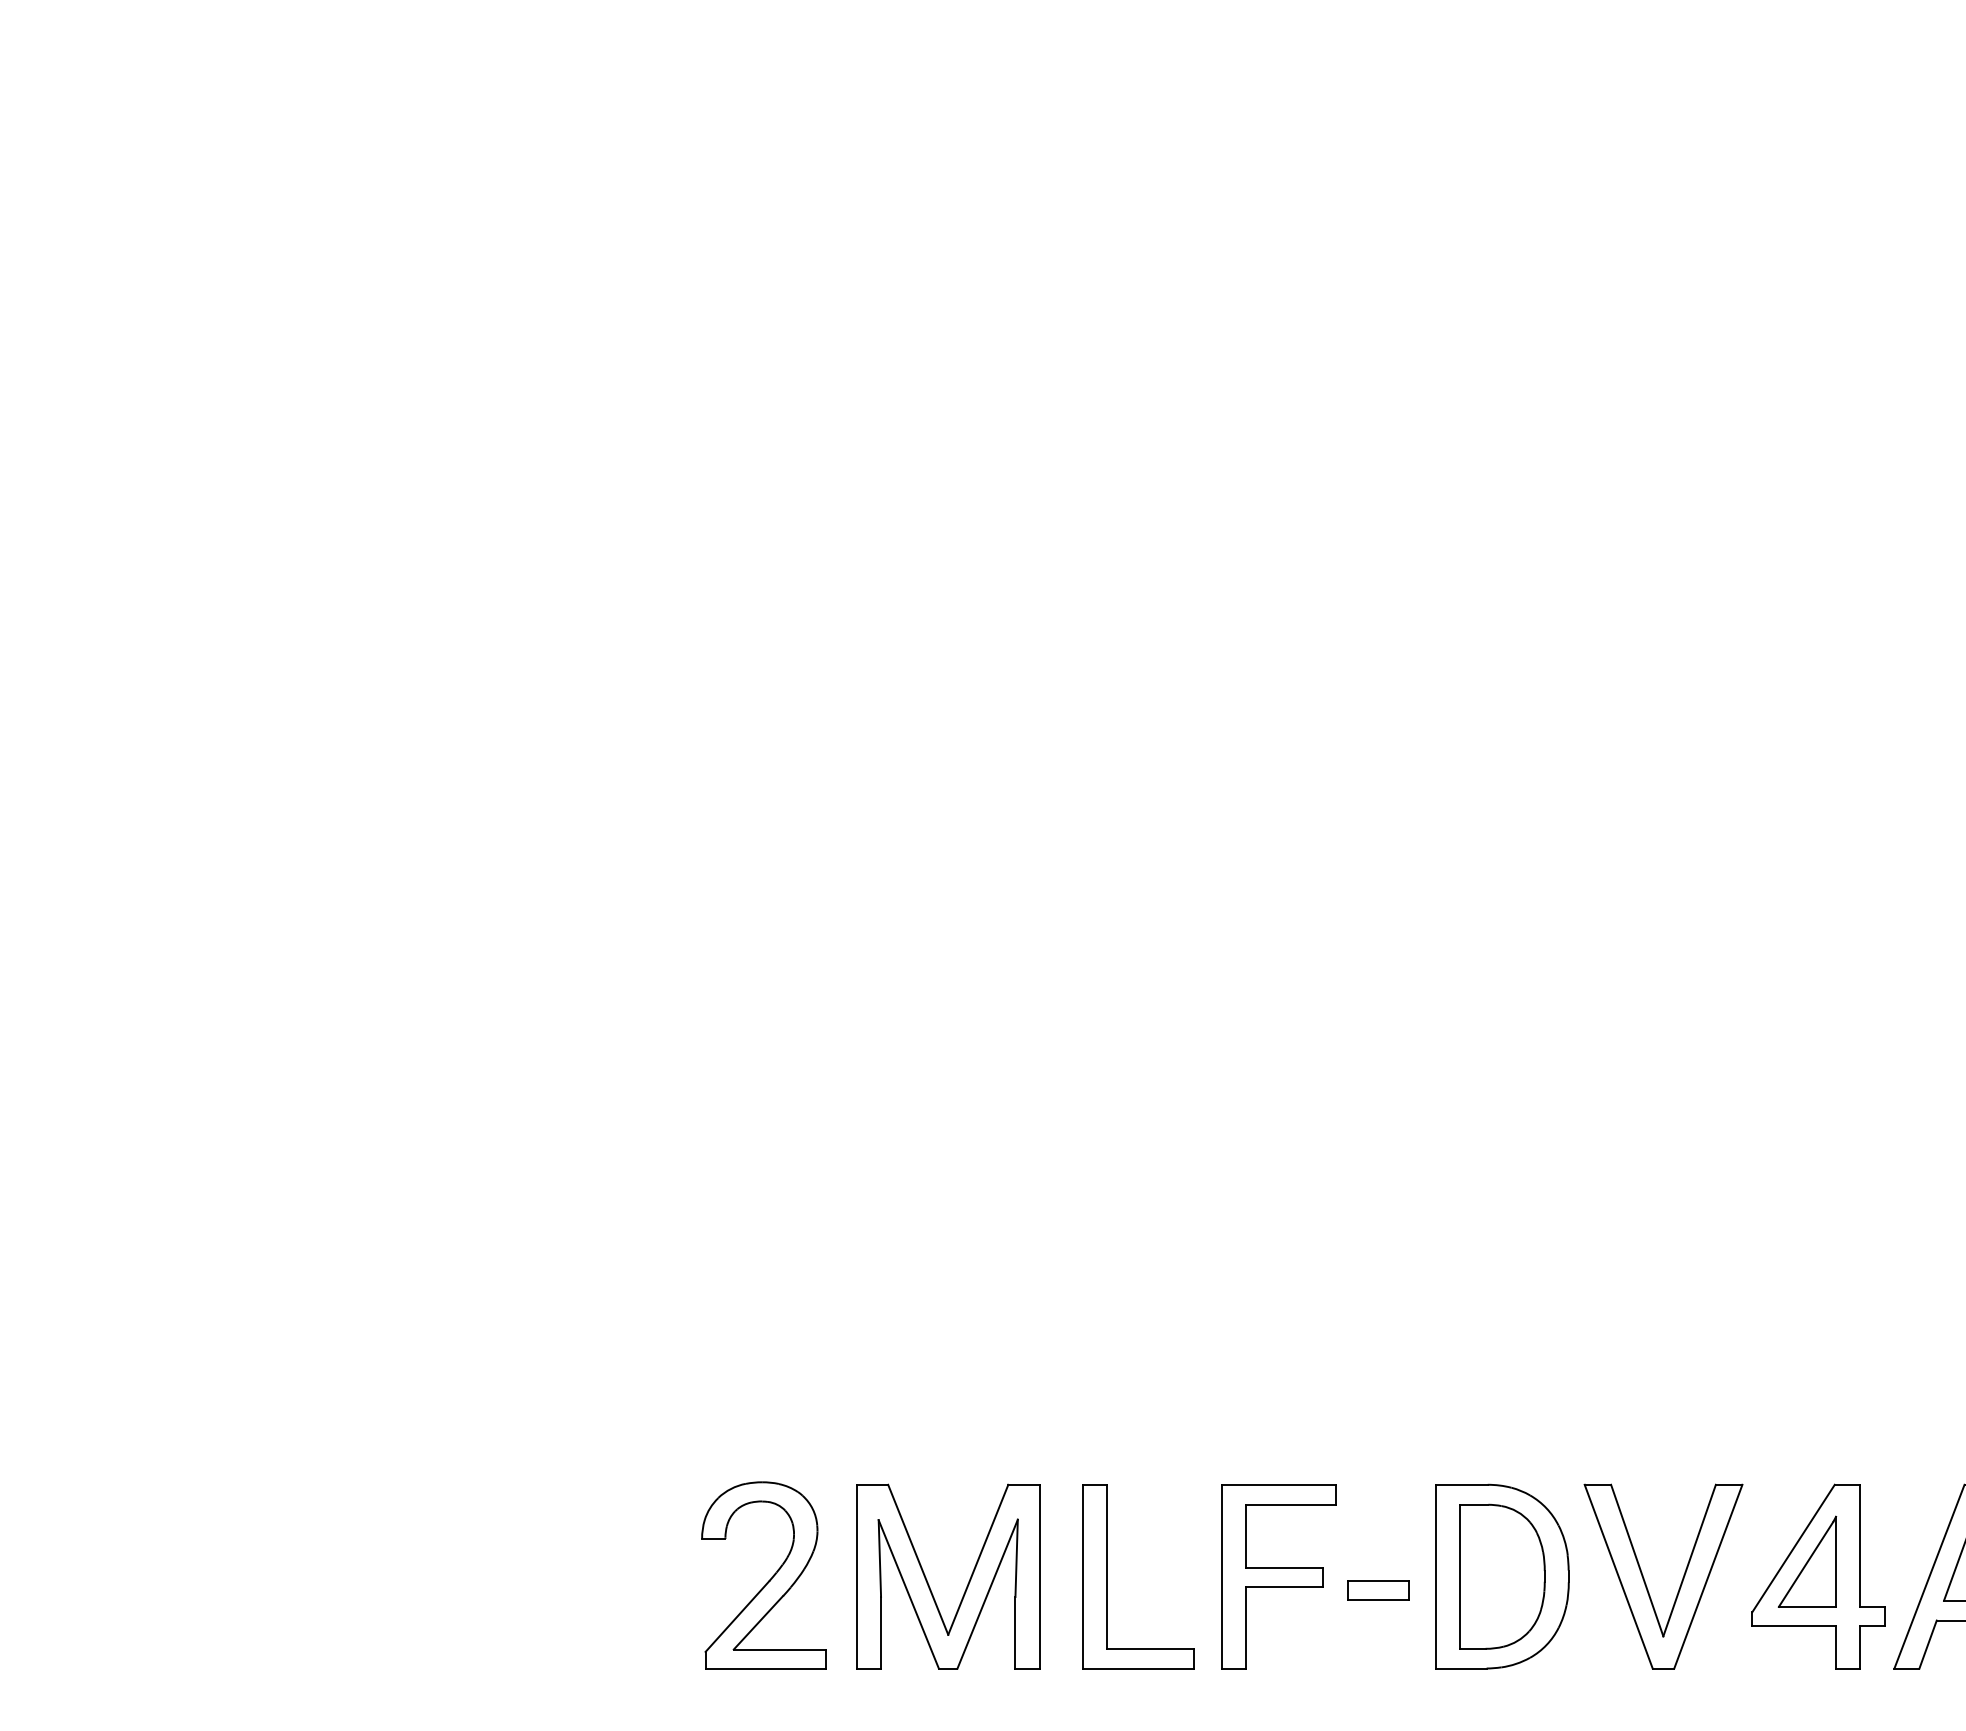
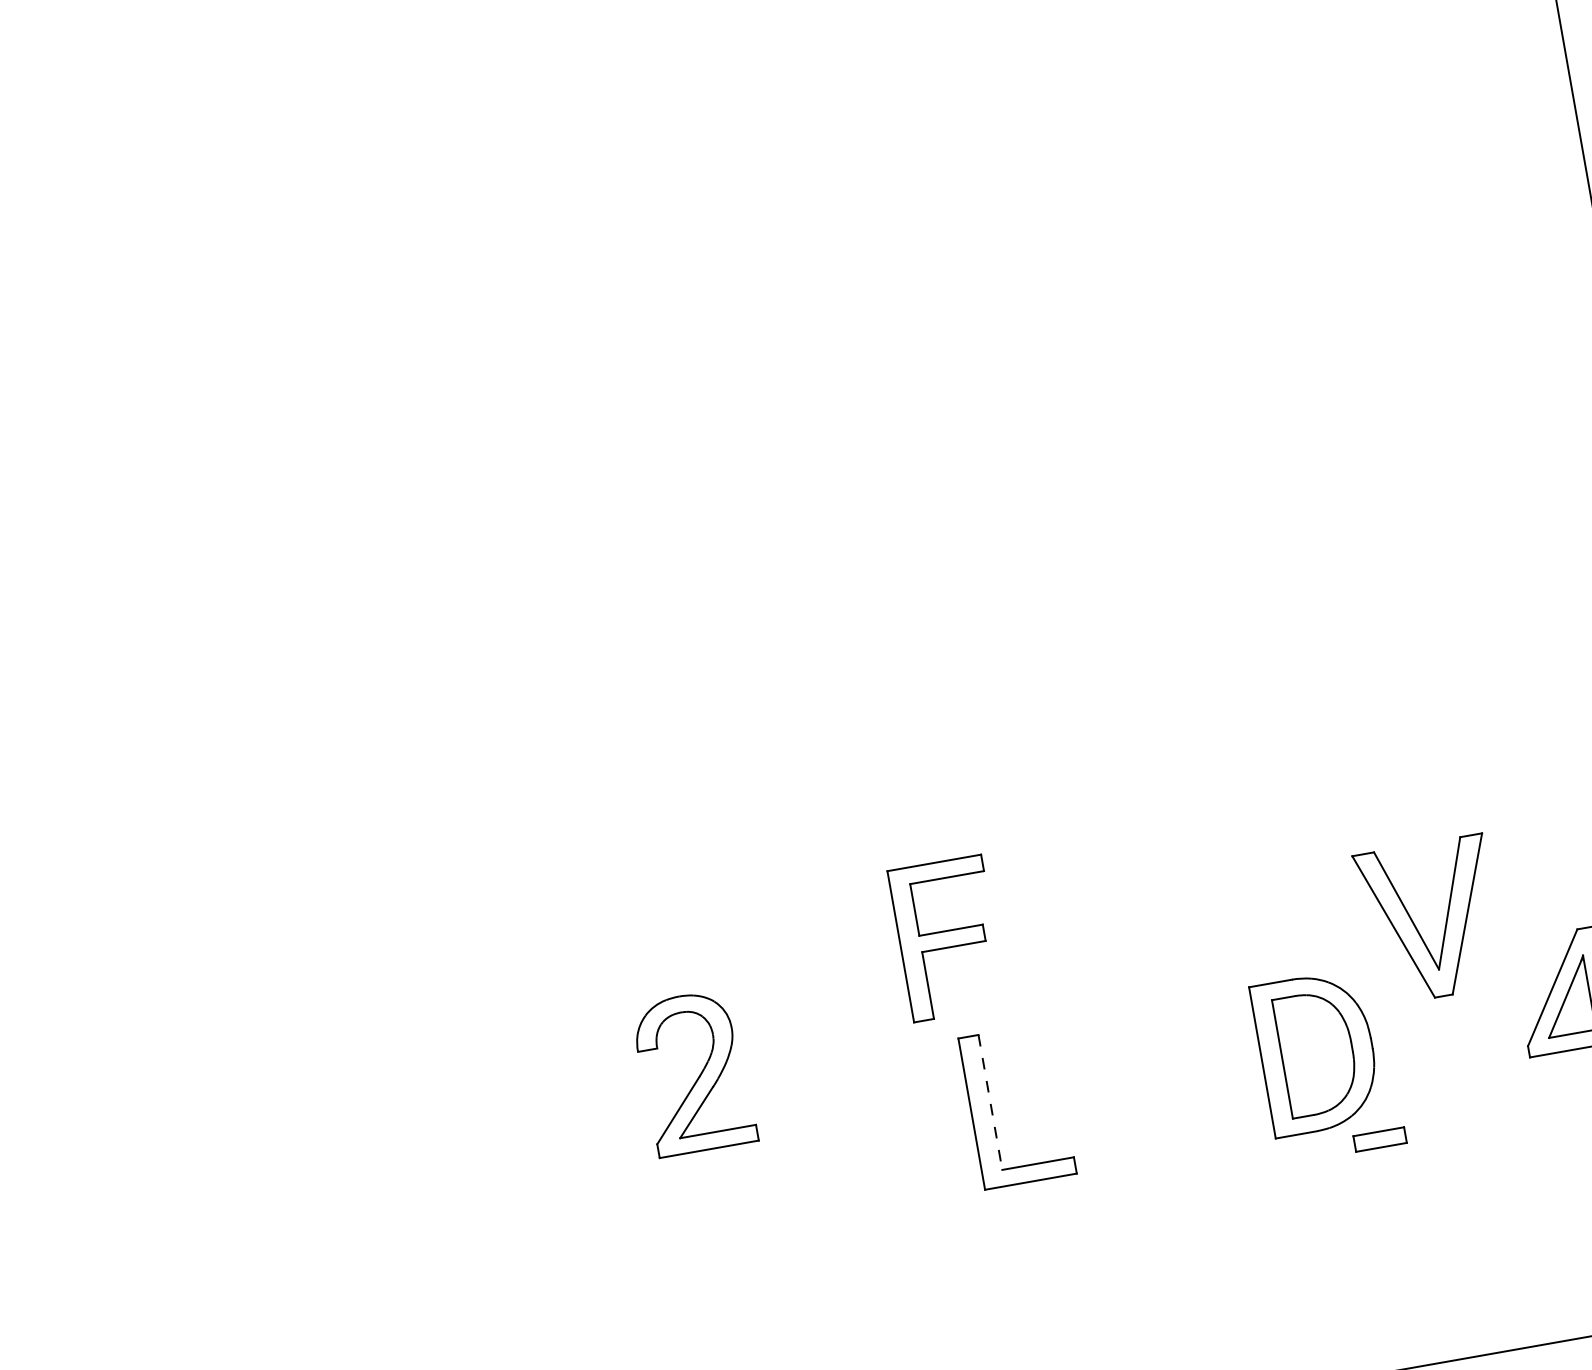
line: (1106, 1567) -> (990, 1103), solid -> dashed
part: (1278, 1576) -> (947, 938), moved
part: (768, 1580) -> (698, 1076), moved
part: (967, 1583) -> (878, 1136), removed
part: (1646, 1583) -> (1417, 928), moved
part: (1378, 1590) -> (1380, 1139), moved

